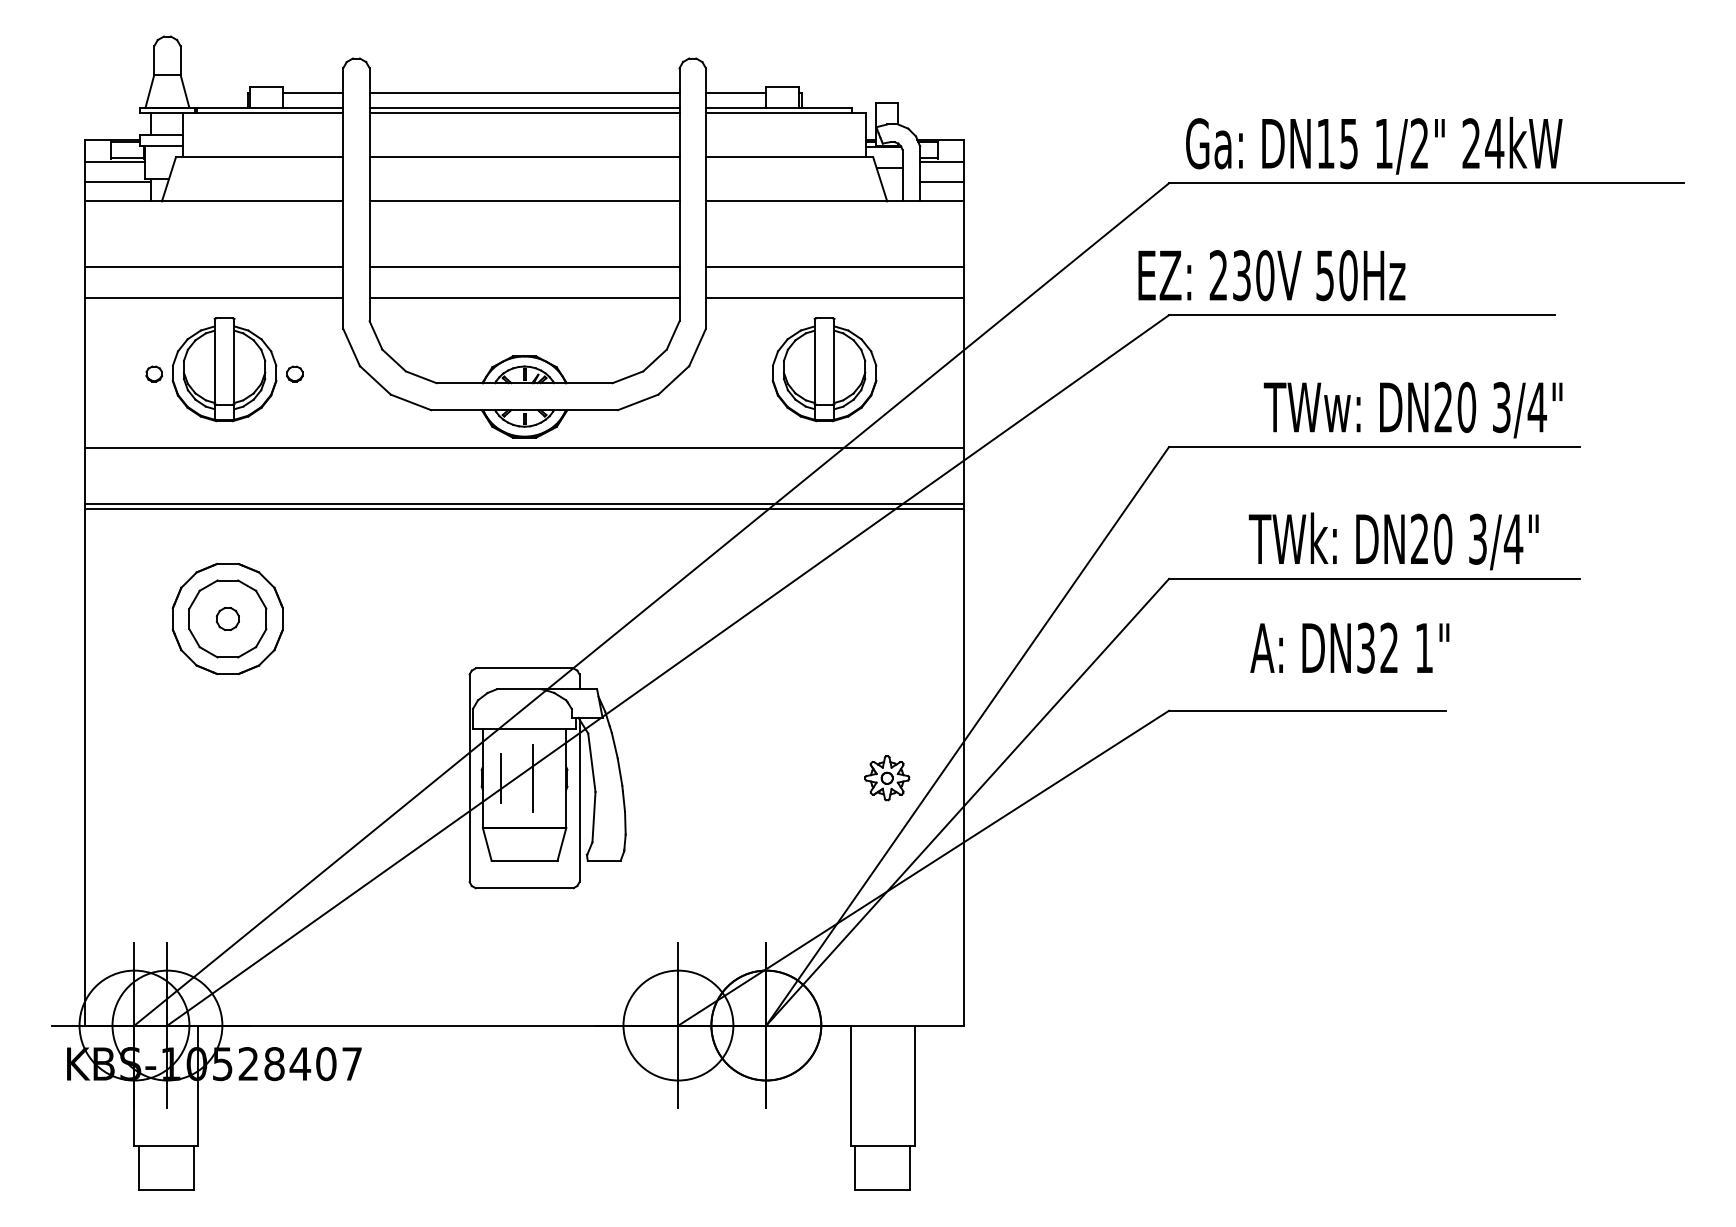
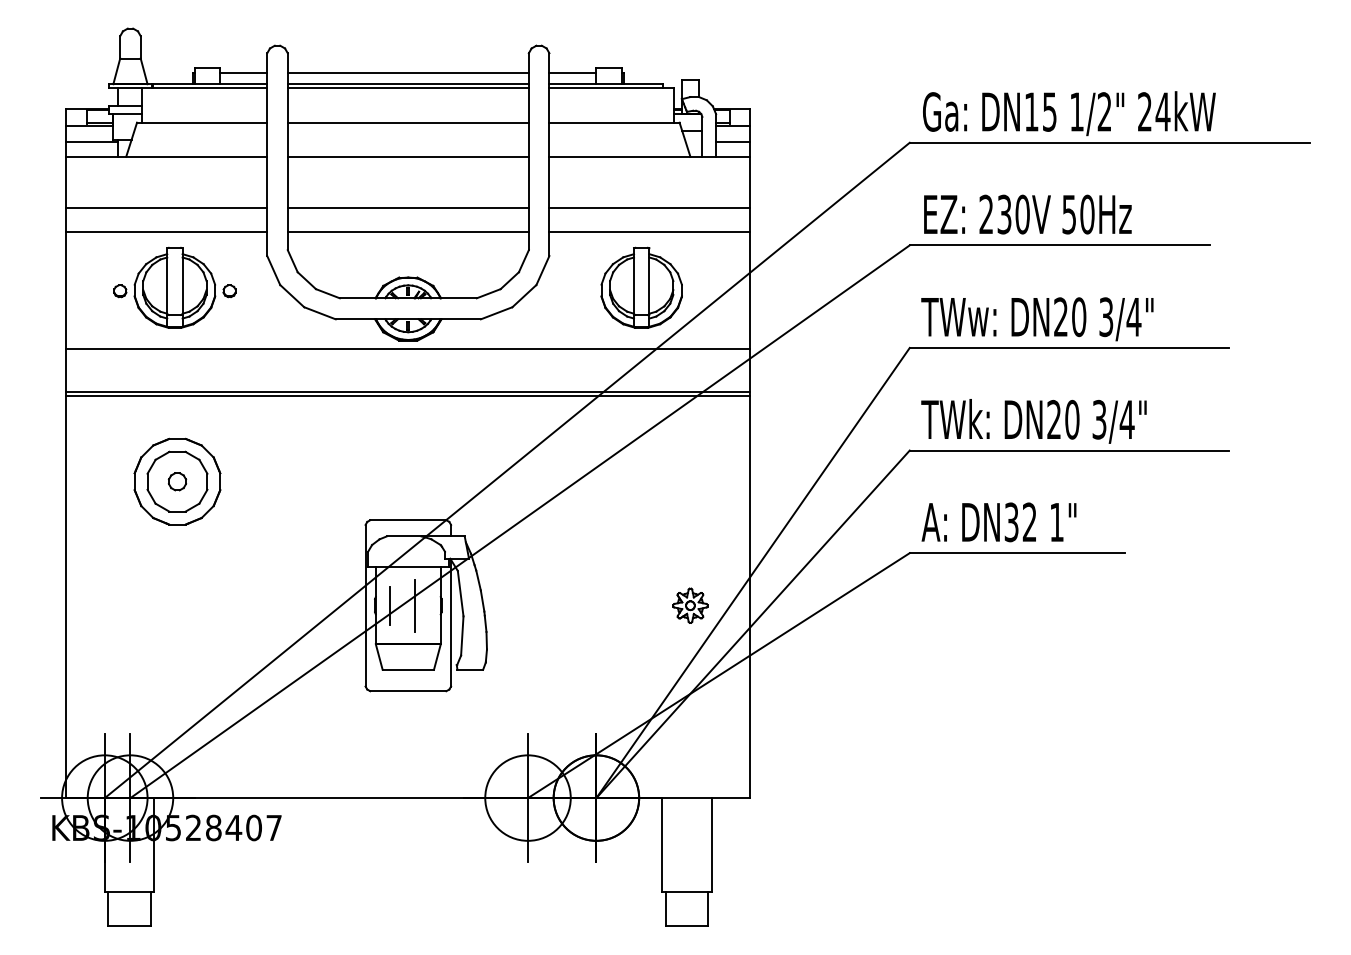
text: (1271, 275) -> (1027, 214), moved
text: (1412, 409) -> (1036, 318), moved
text: (1393, 541) -> (1033, 421), moved
text: (1349, 647) -> (998, 521), moved

